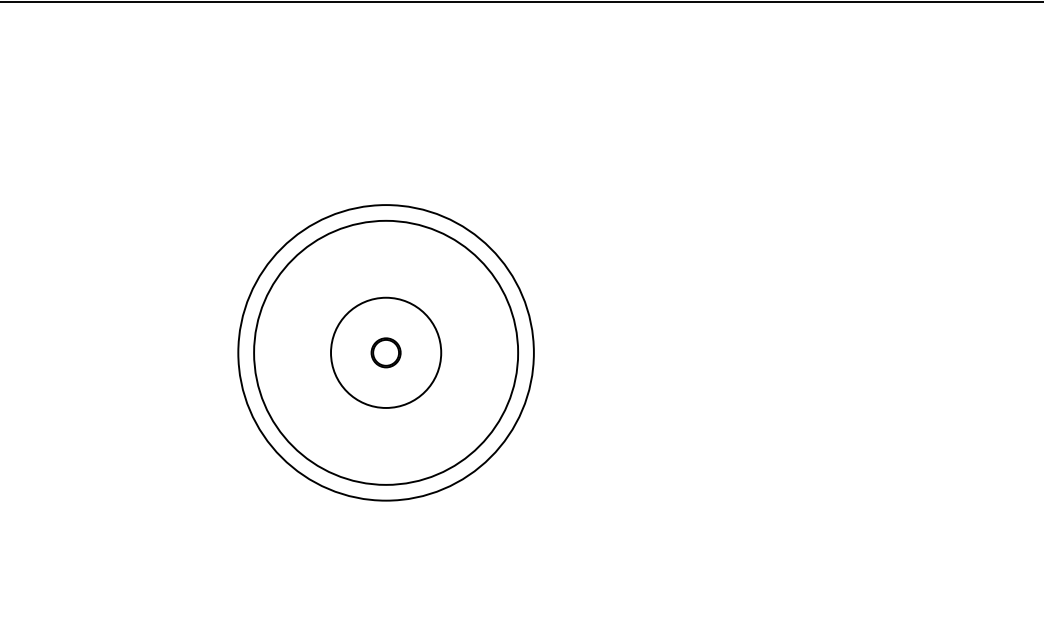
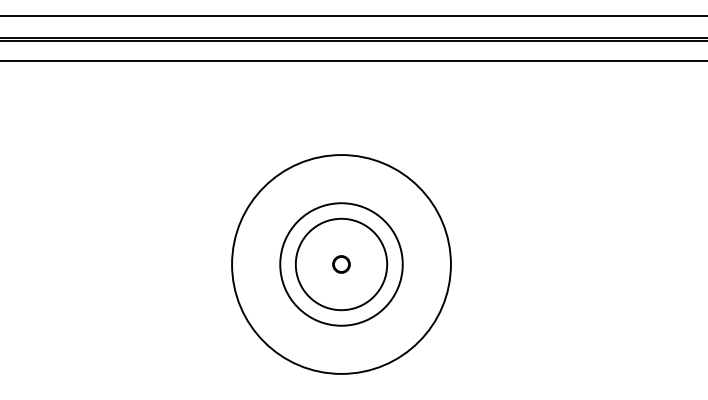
circle: (386, 352) -> (341, 264), size x0.71
circle: (386, 352) -> (341, 264), size x1.43
circle: (386, 352) -> (341, 264), size x1.43

